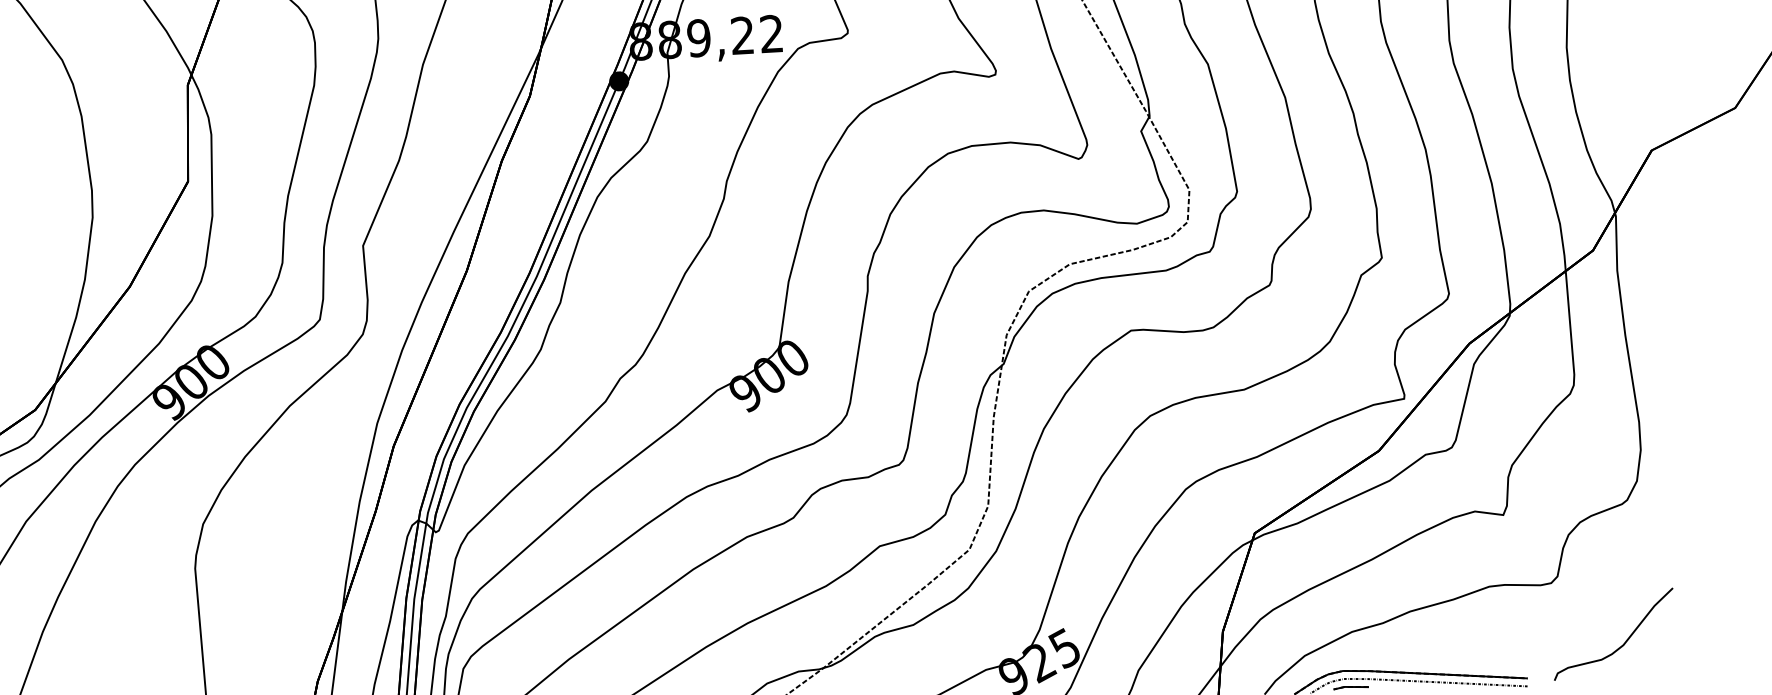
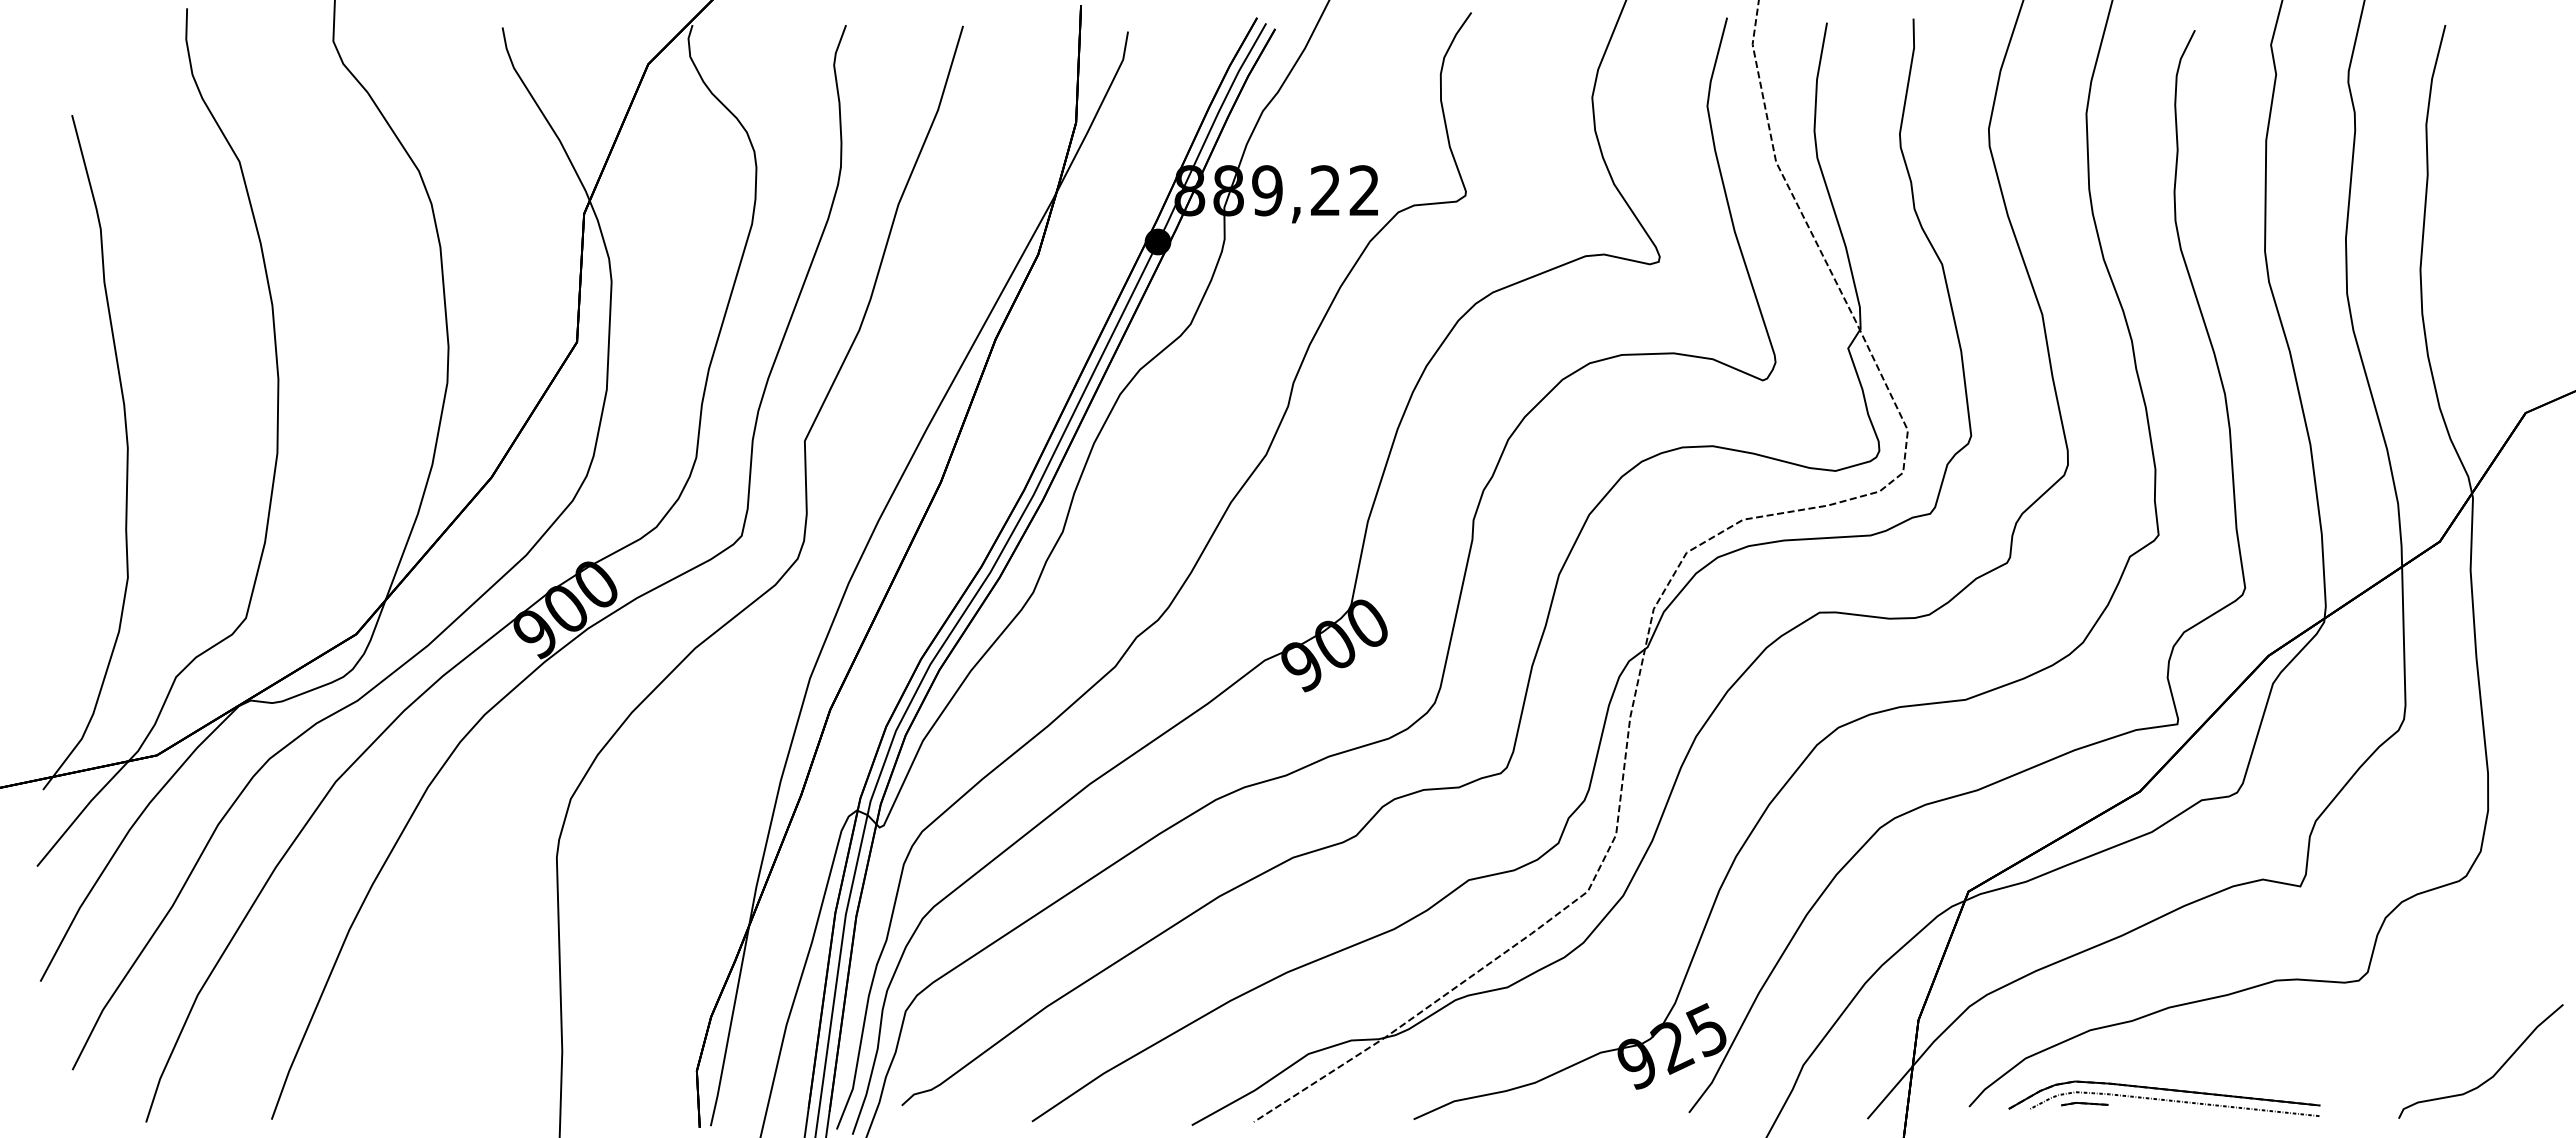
part: (1623, 643) -> (2493, 1074), moved

